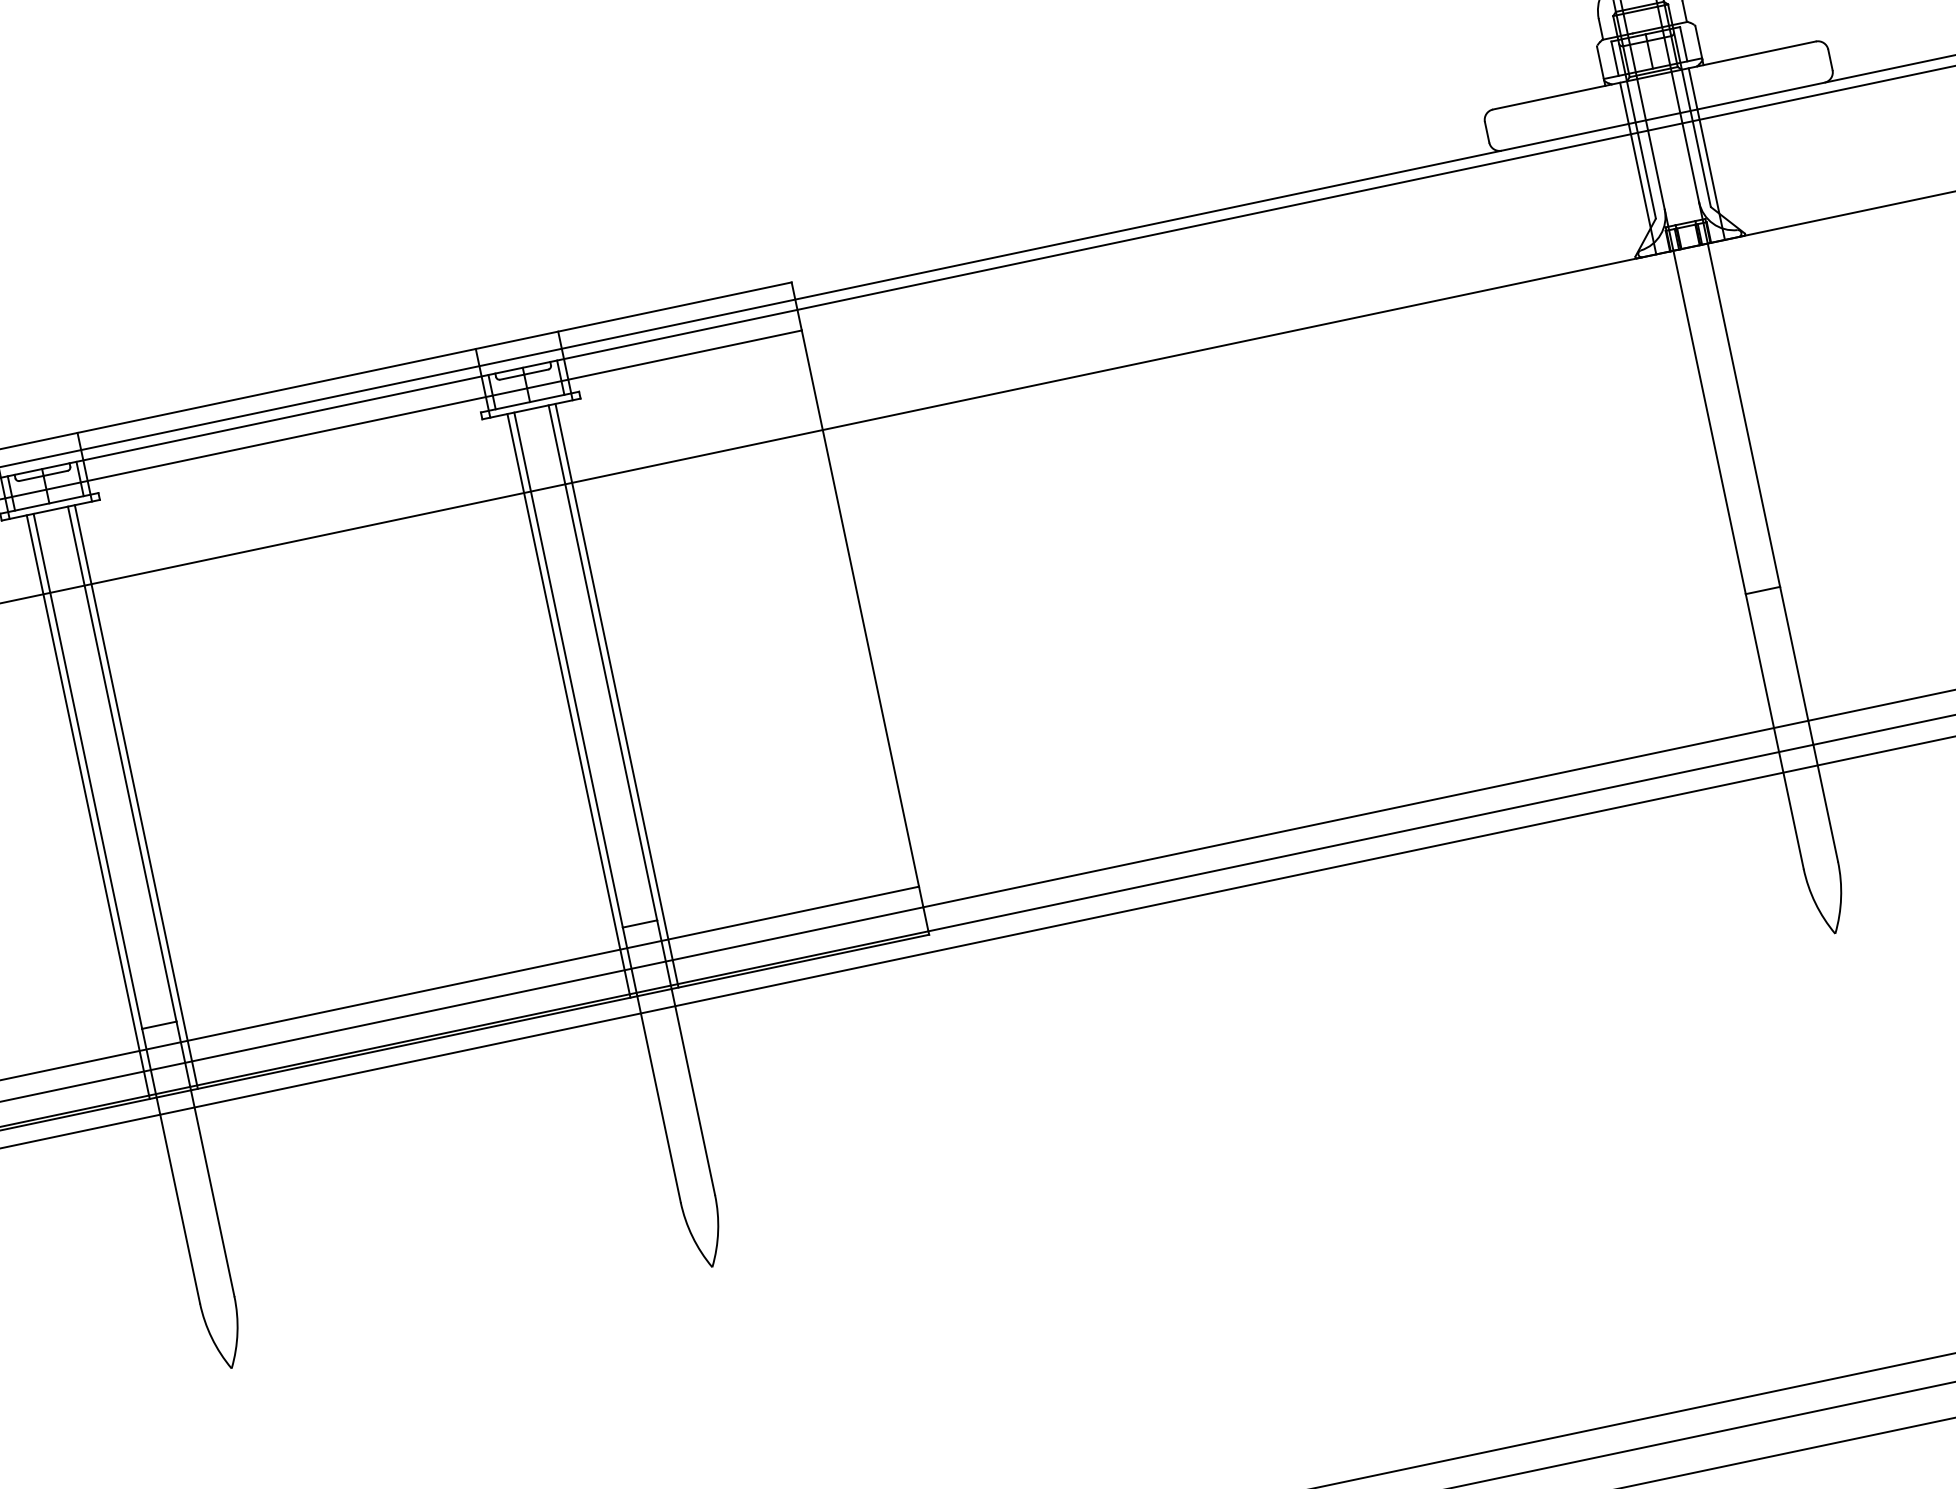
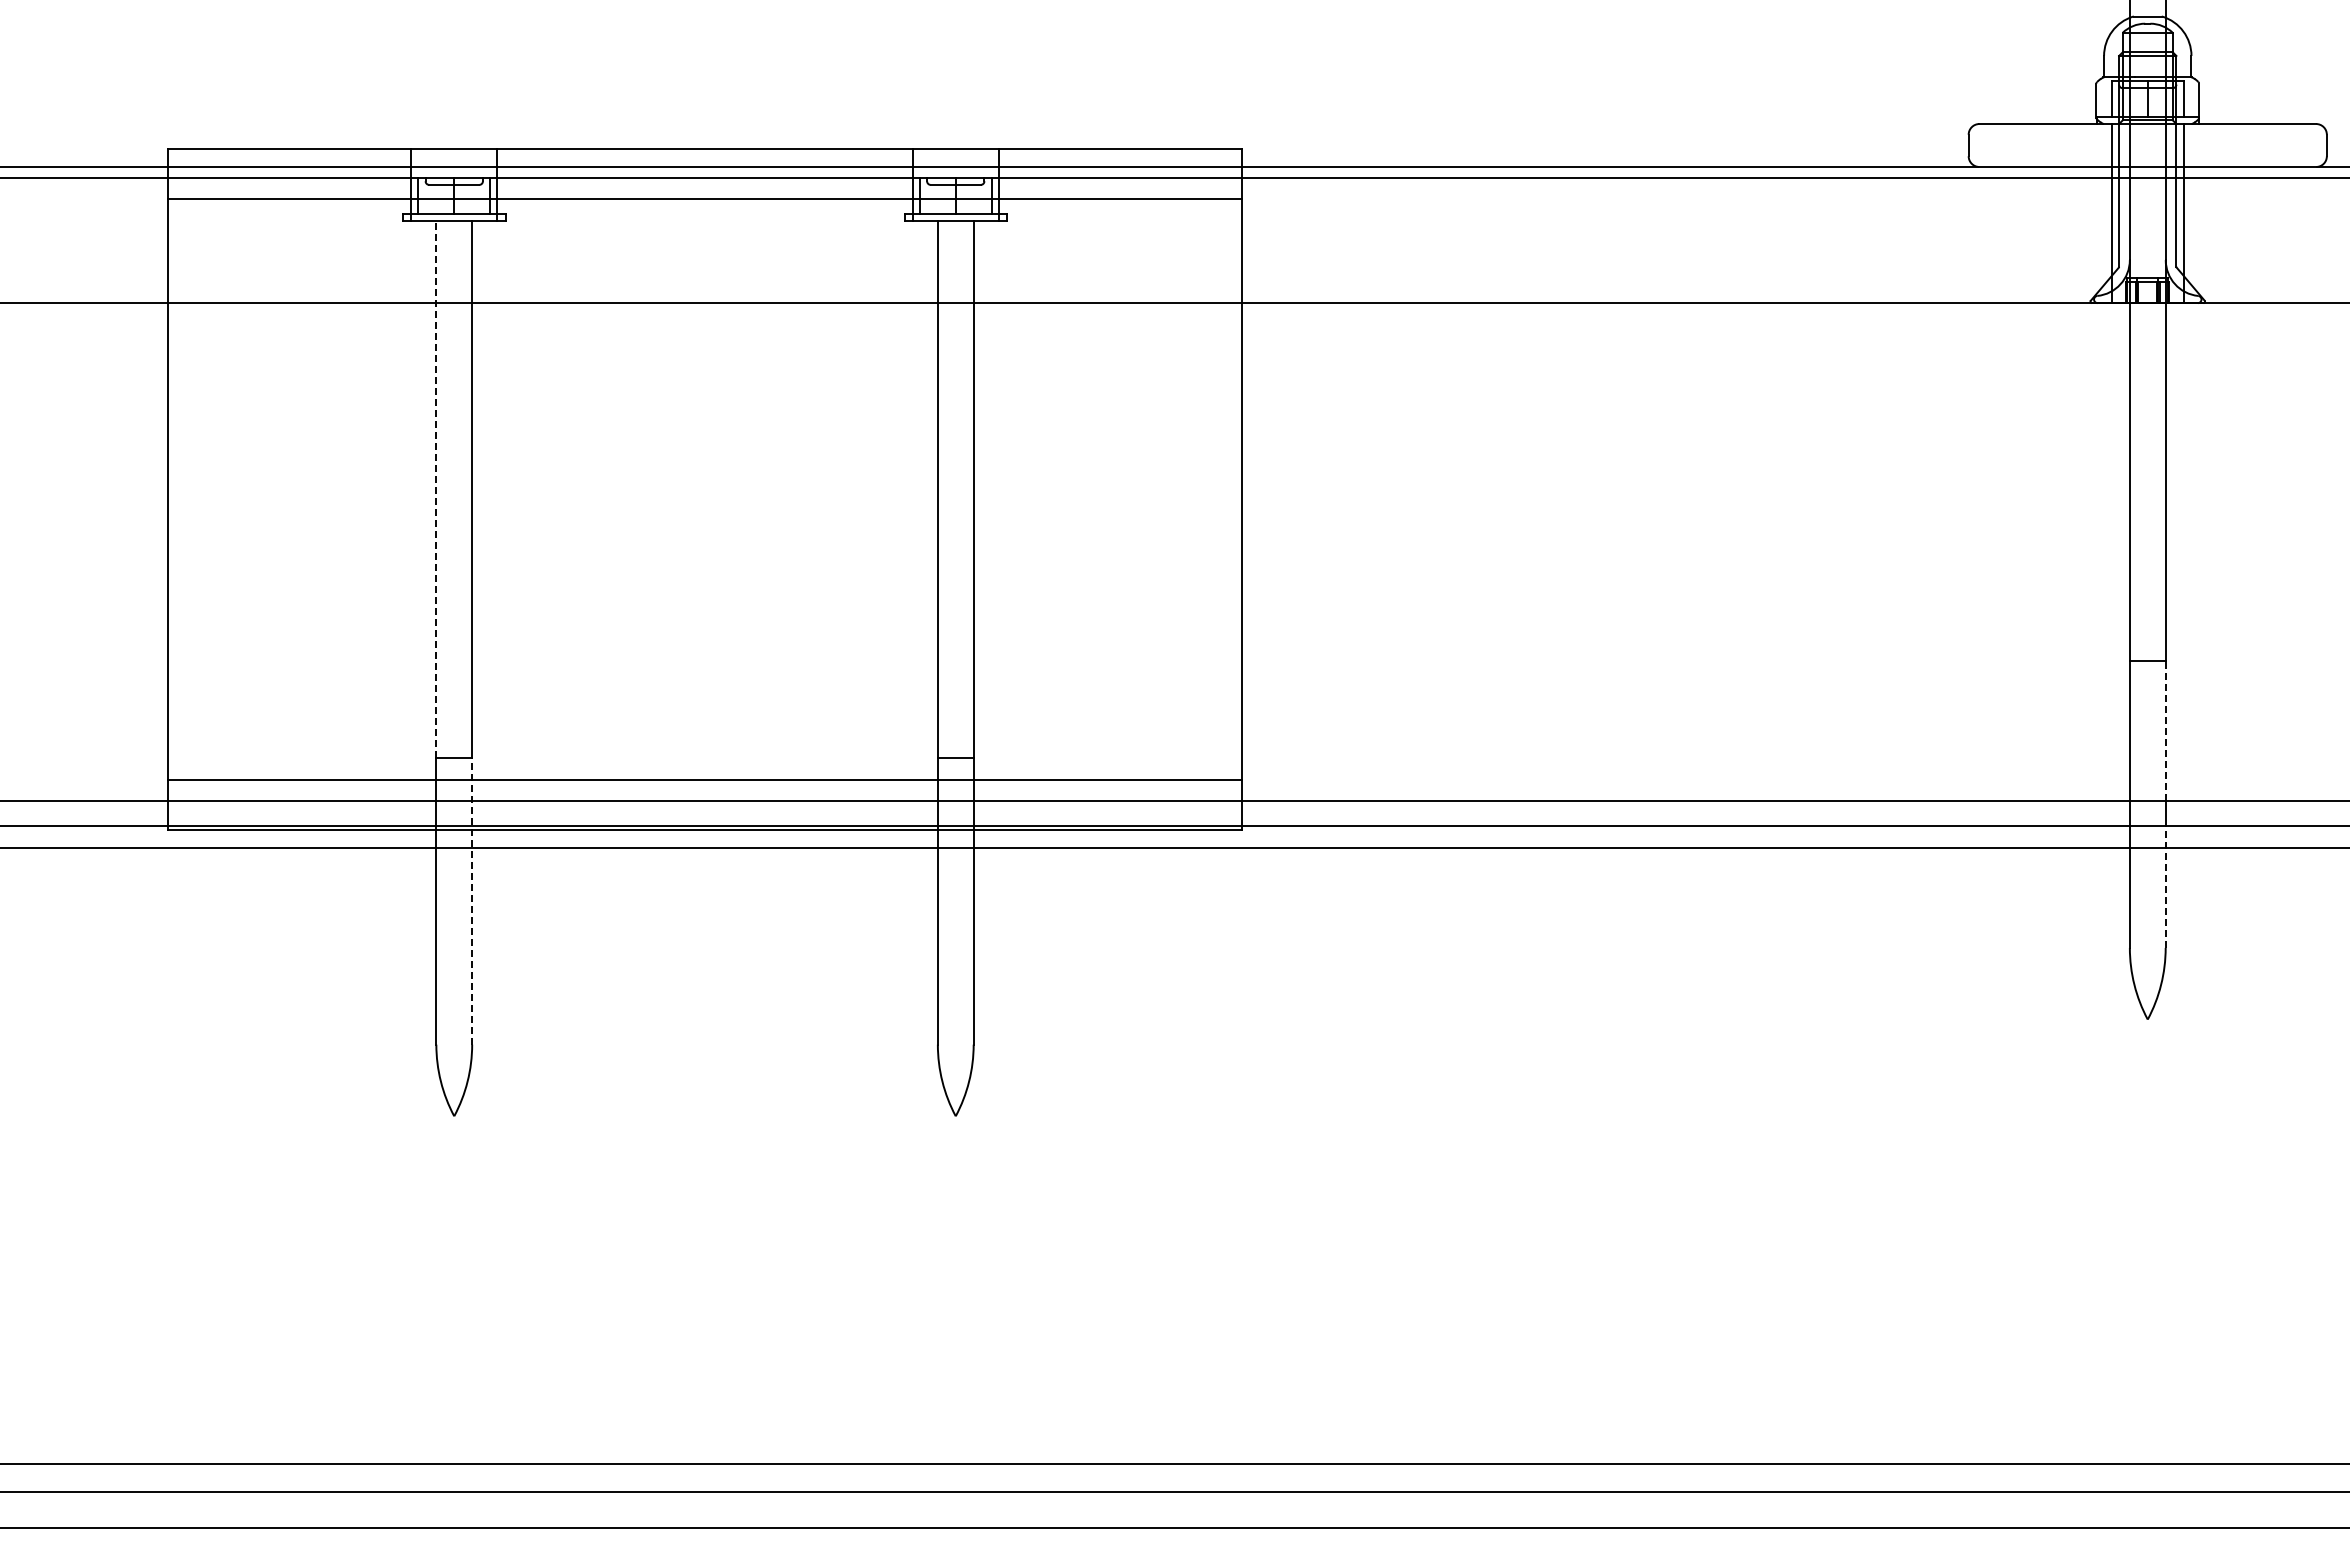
line: (1794, 654) -> (2165, 731), solid -> dashed
line: (616, 695) -> (980, 524), removed
line: (568, 705) -> (930, 524), removed
line: (88, 771) -> (436, 489), solid -> dashed
line: (136, 796) -> (479, 524), removed
line: (1825, 803) -> (2165, 887), solid -> dashed
line: (88, 806) -> (429, 524), removed
line: (205, 1158) -> (472, 900), solid -> dashed

